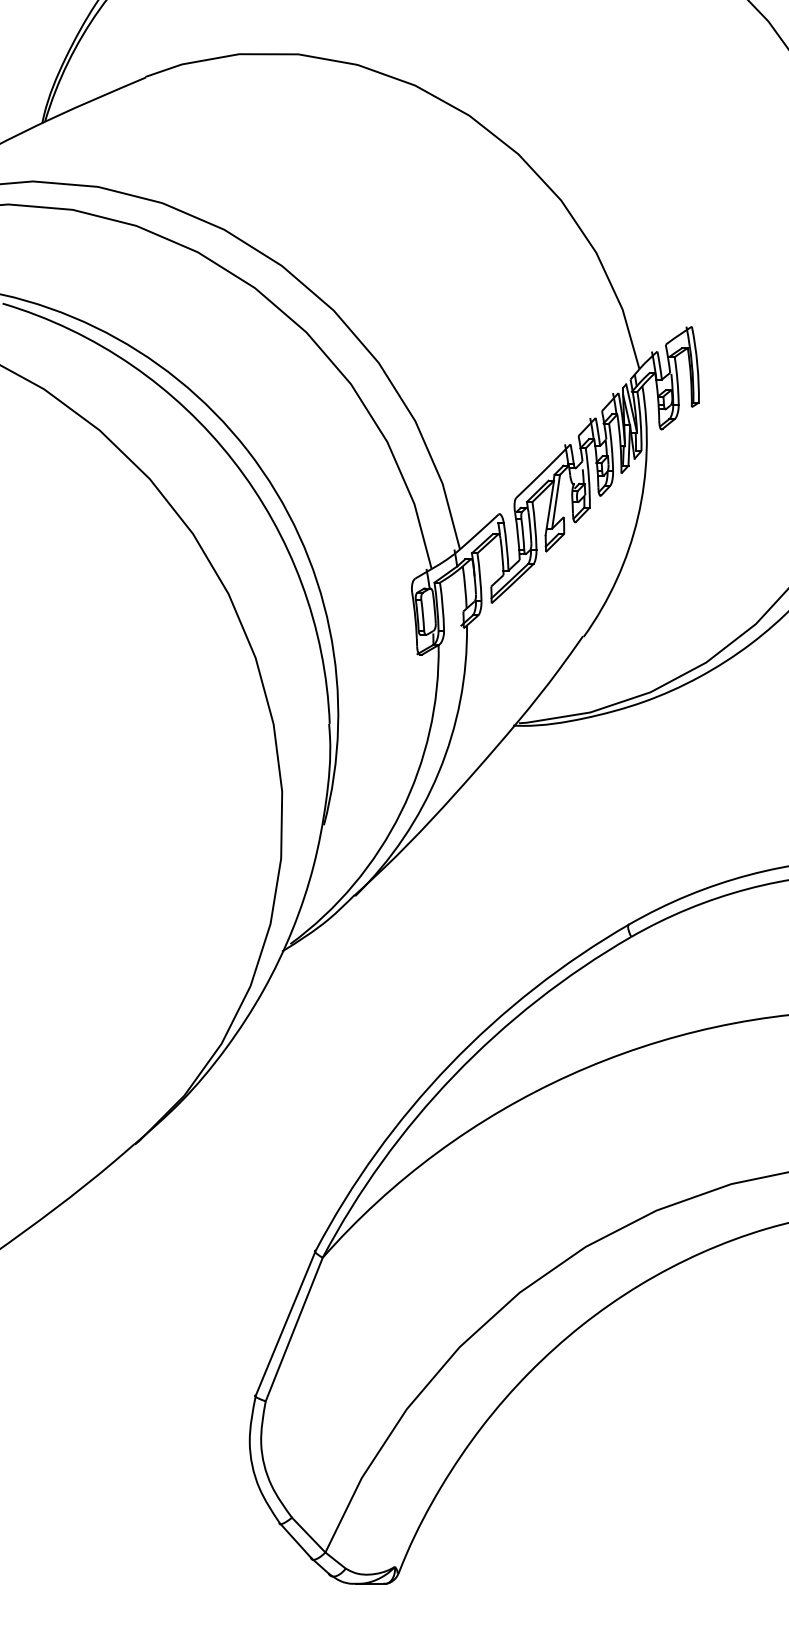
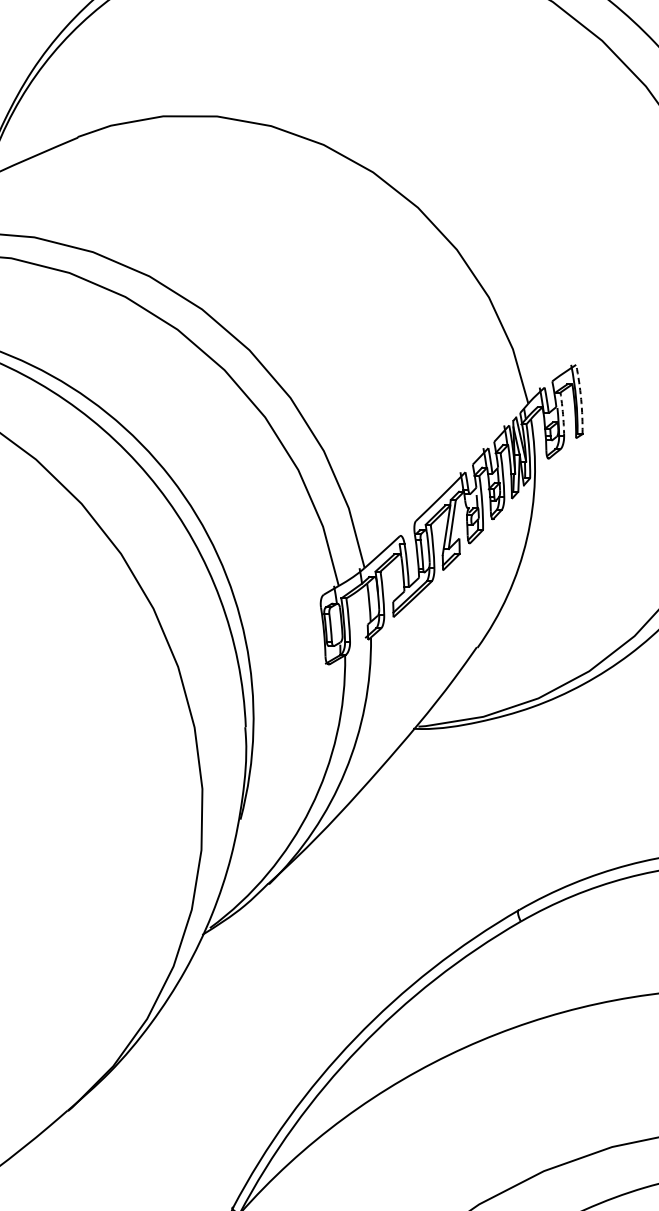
arc: (697, 364) -> (581, 399), solid -> dashed
arc: (677, 381) -> (563, 414), solid -> dashed

